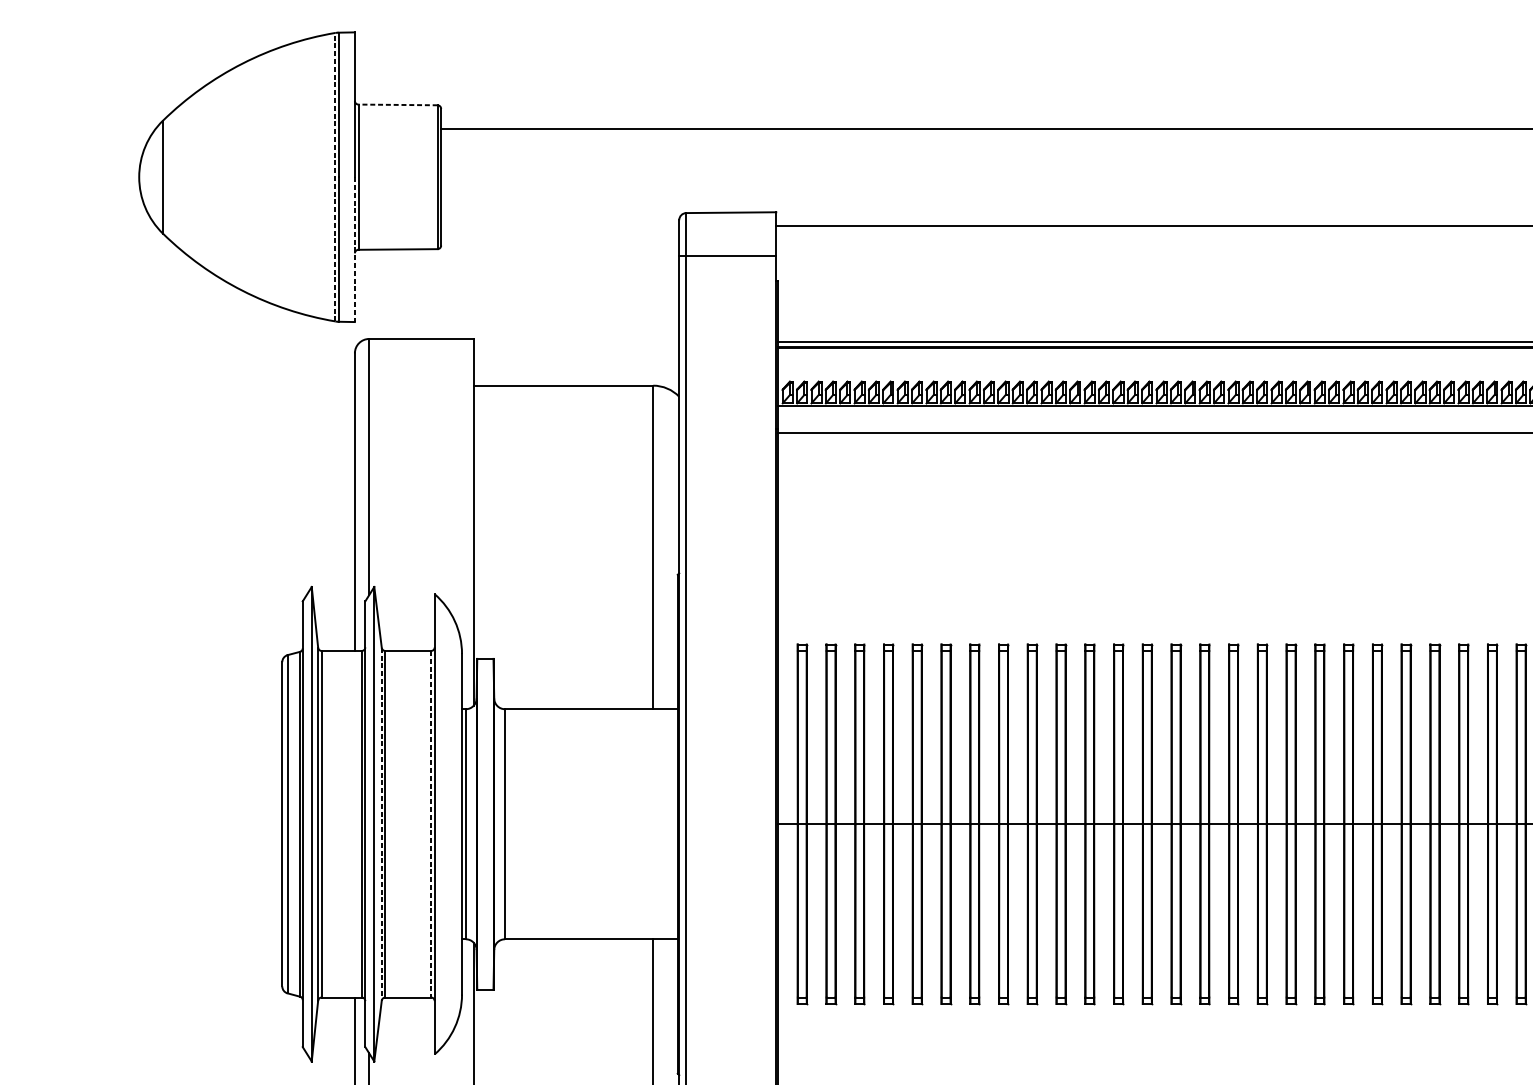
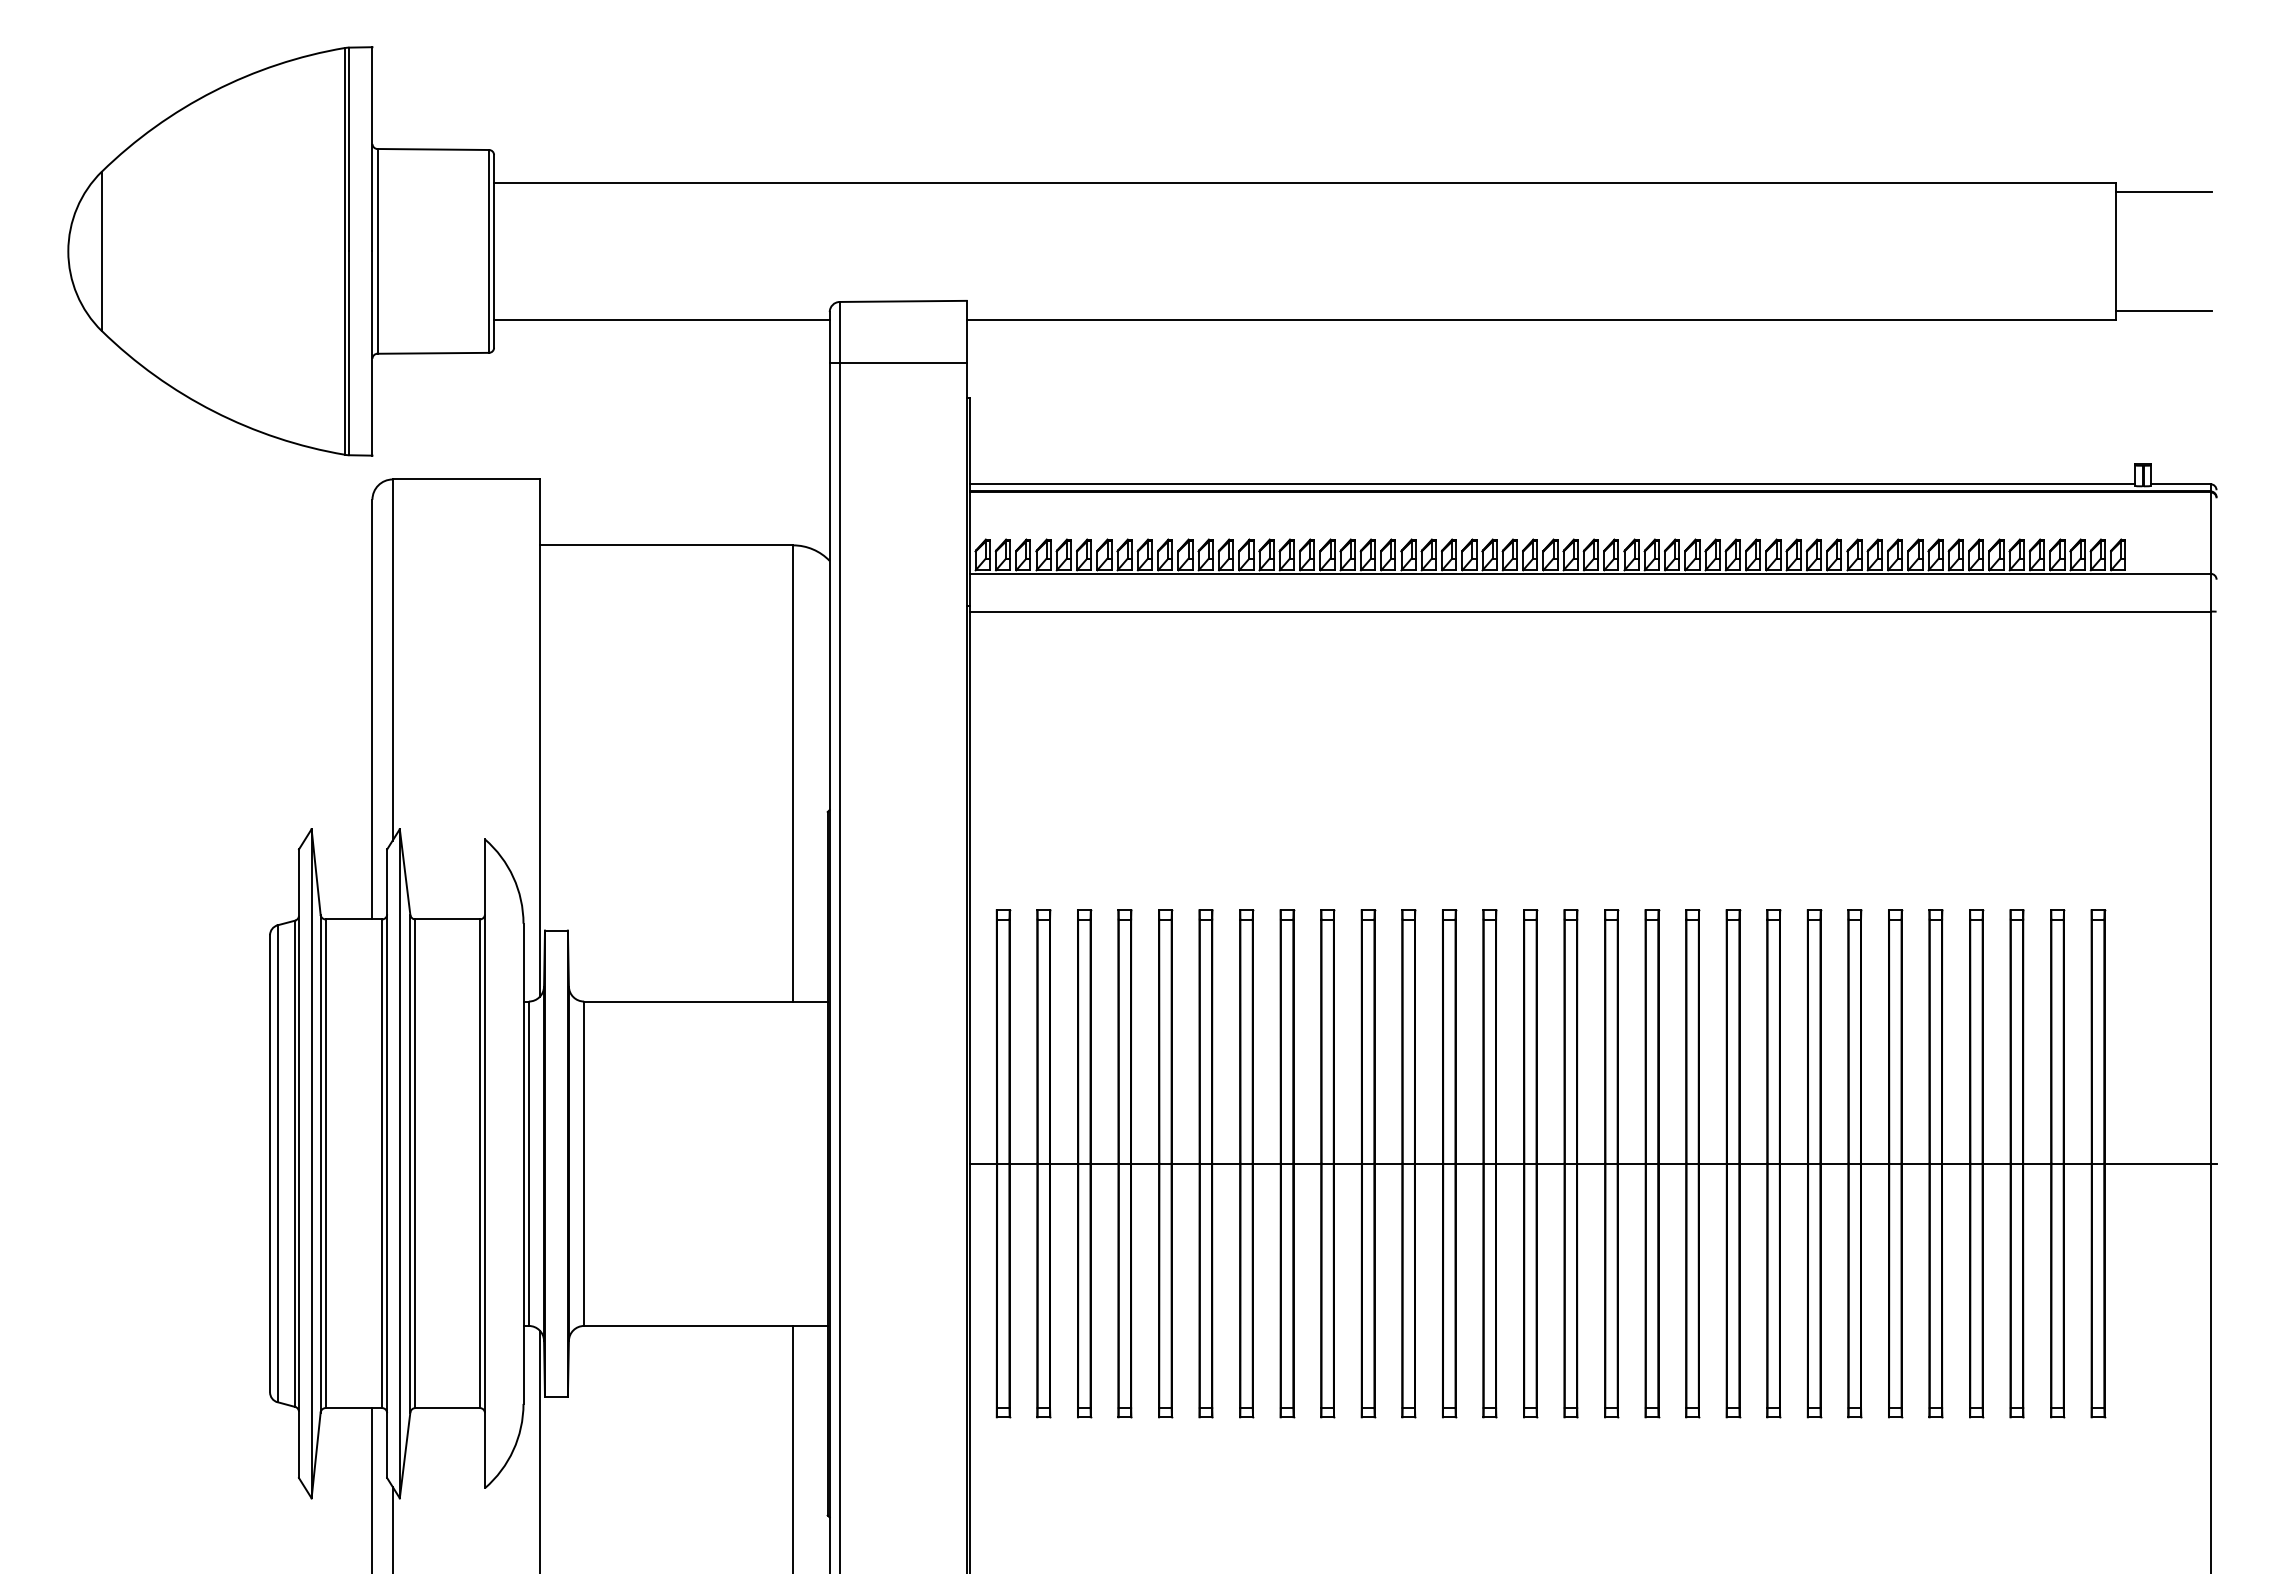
line: (398, 104) -> (433, 149), dashed -> solid
line: (335, 176) -> (344, 250), dashed -> solid
line: (559, 225) -> (661, 319), added
line: (354, 250) -> (372, 354), dashed -> solid
line: (381, 824) -> (410, 1163), dashed -> solid
line: (430, 824) -> (479, 1164), dashed -> solid

